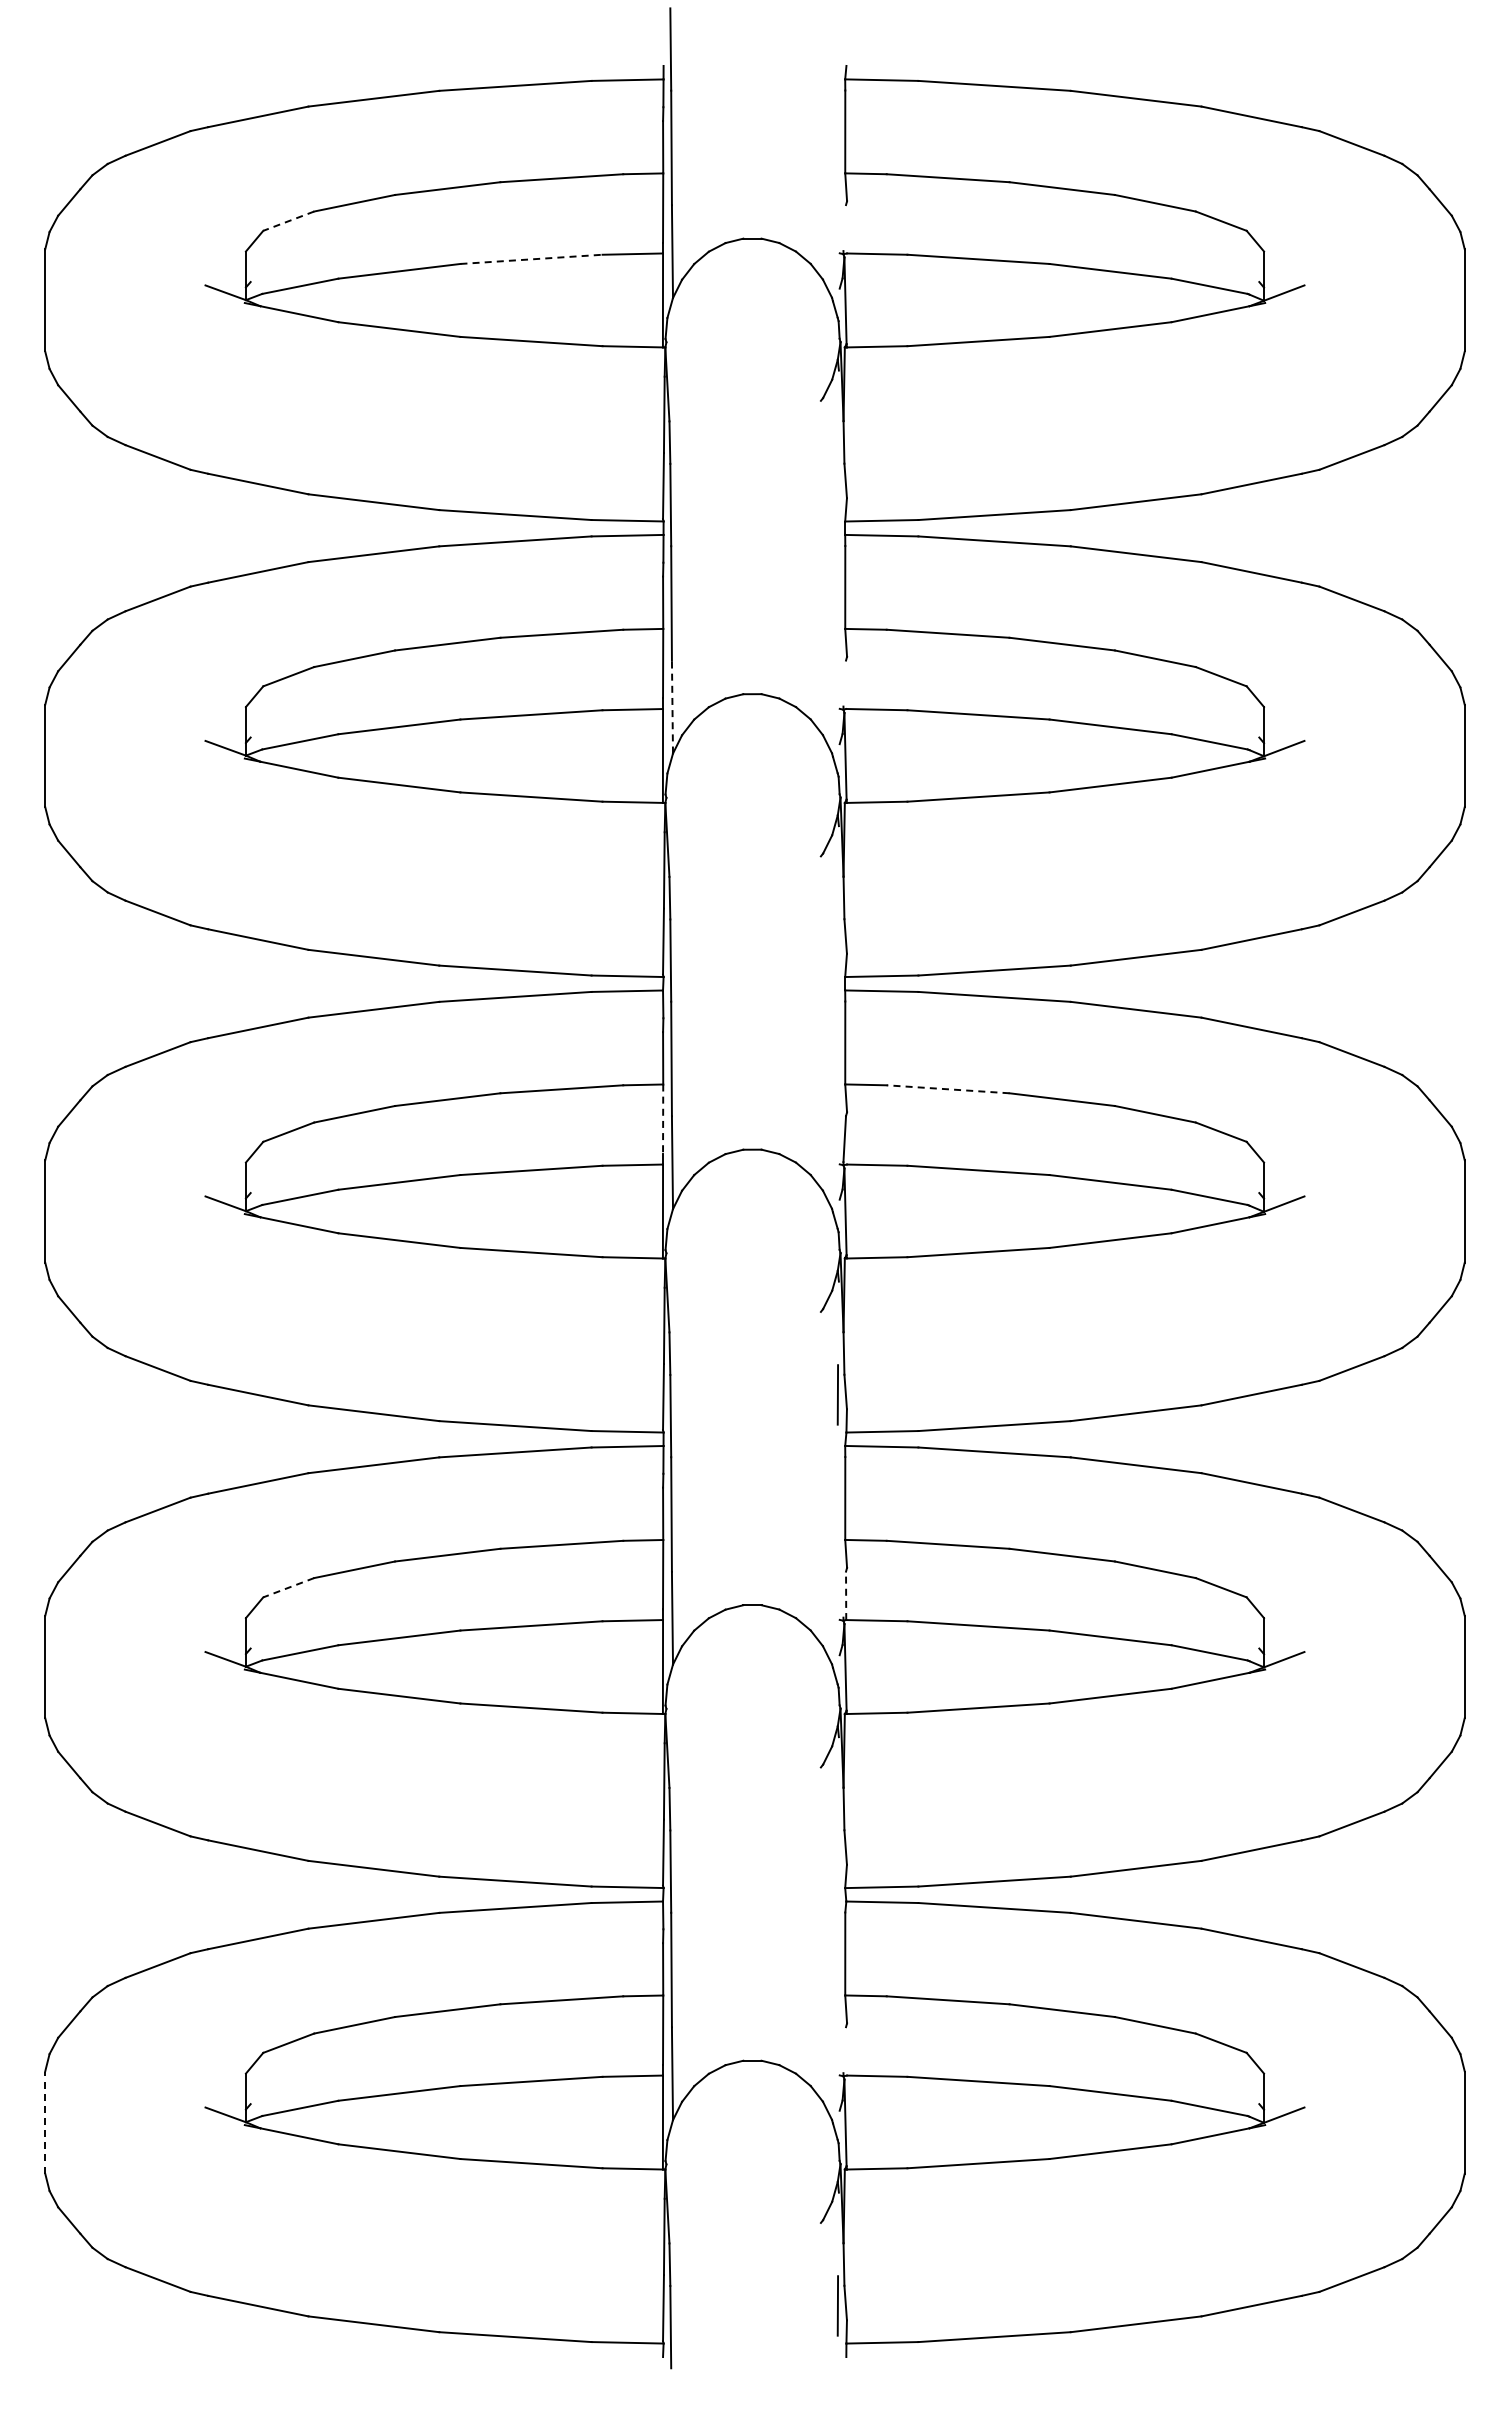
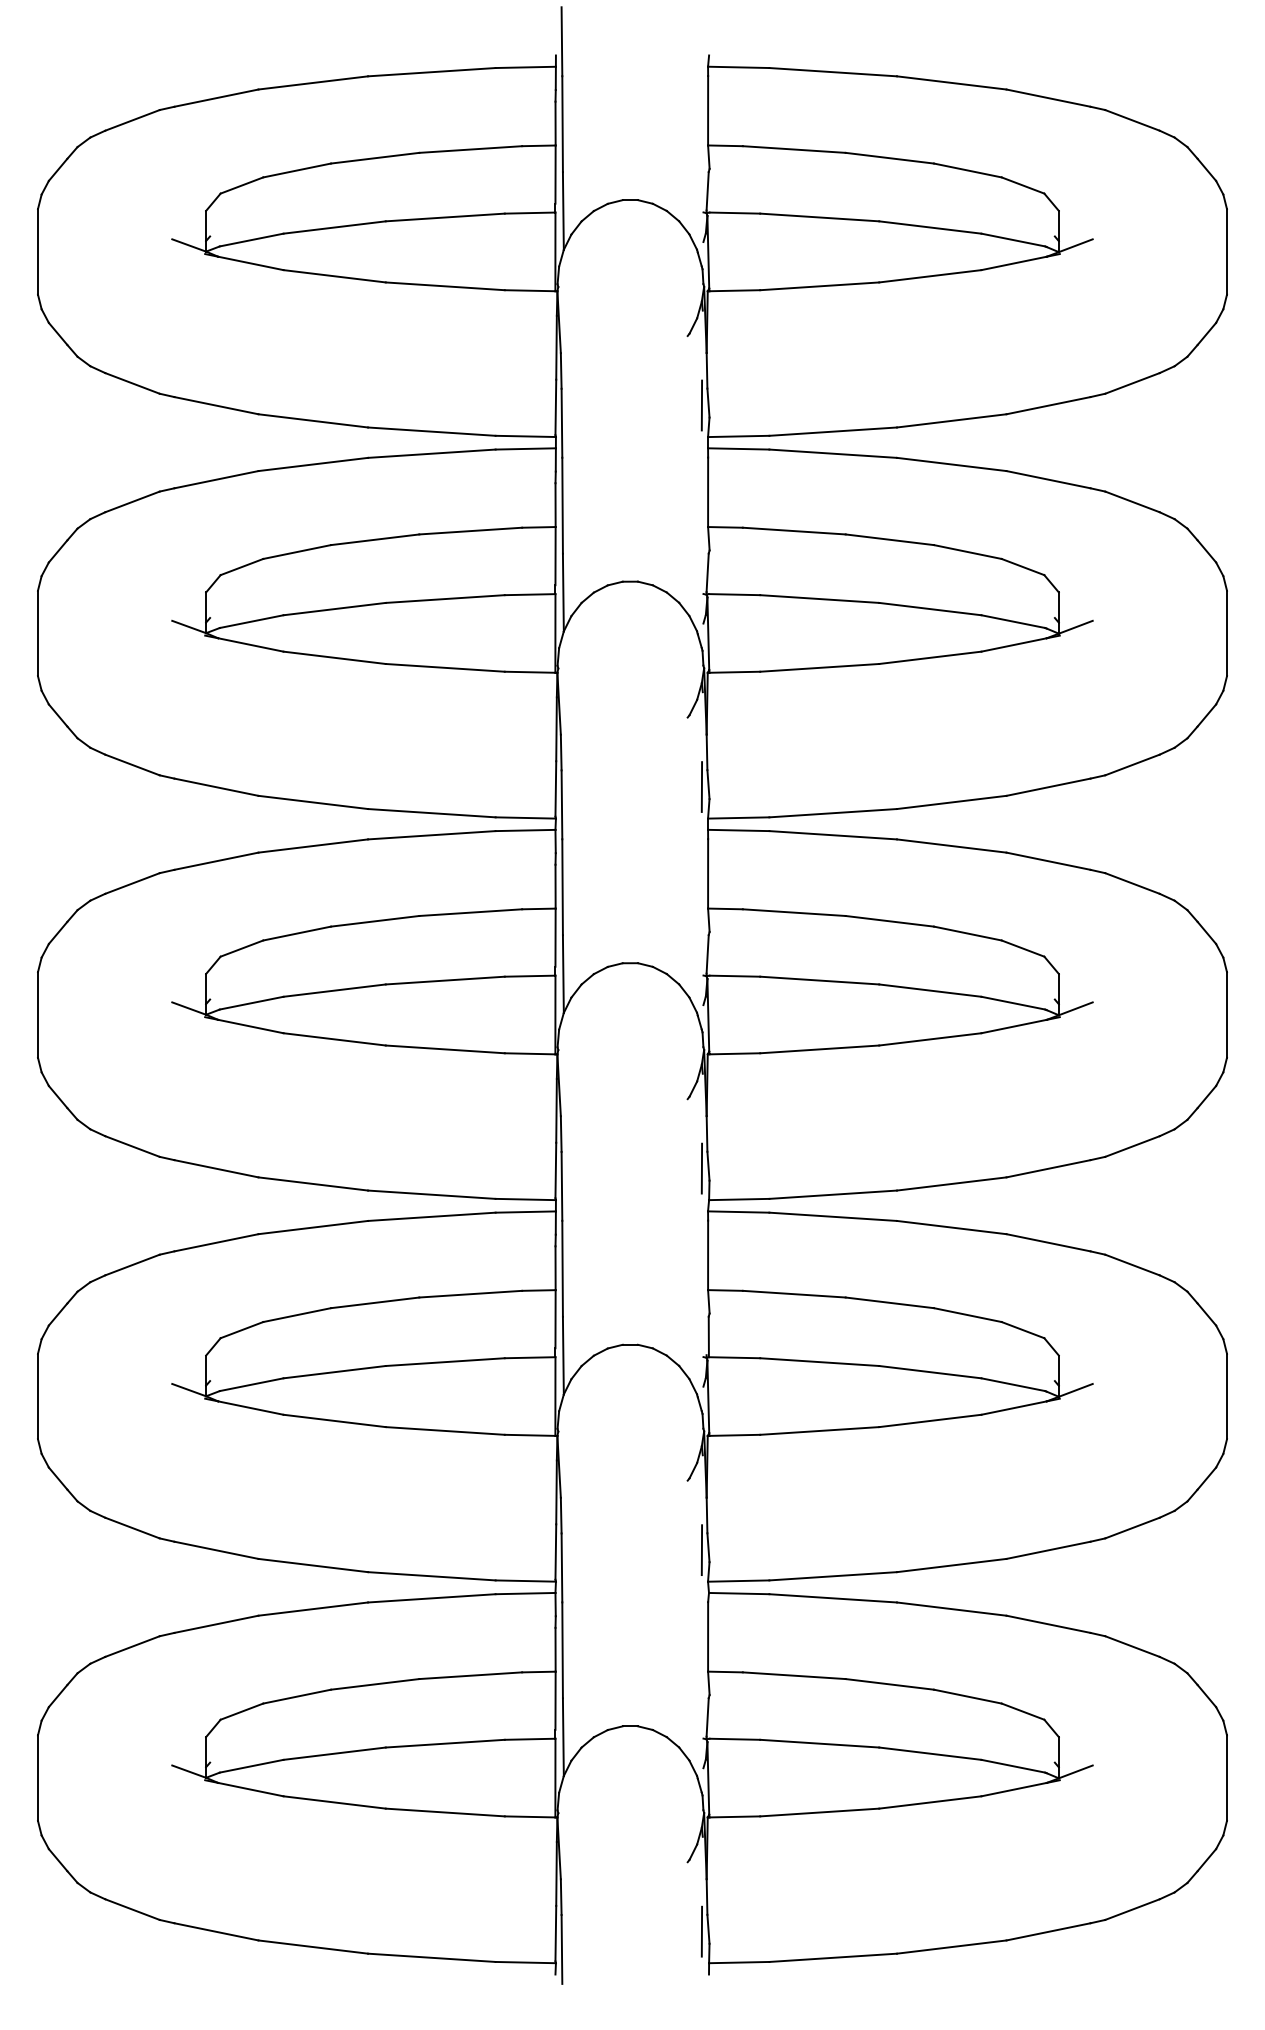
line: (288, 221) -> (241, 185), dashed -> solid
line: (844, 228) -> (707, 191), added
line: (531, 259) -> (445, 217), dashed -> solid
line: (837, 483) -> (701, 405), added
line: (844, 683) -> (707, 572), added
line: (672, 706) -> (563, 592), dashed -> solid
line: (837, 939) -> (701, 787), added
line: (948, 1089) -> (794, 912), dashed -> solid
line: (663, 1119) -> (555, 937), dashed -> solid
line: (288, 1587) -> (241, 1329), dashed -> solid
line: (846, 1595) -> (709, 1336), dashed -> solid
line: (837, 1850) -> (701, 1550), added
line: (844, 2050) -> (707, 1717), added
line: (45, 2122) -> (38, 1778), dashed -> solid

